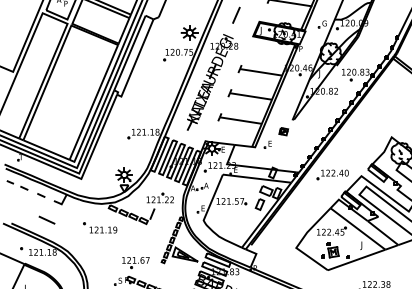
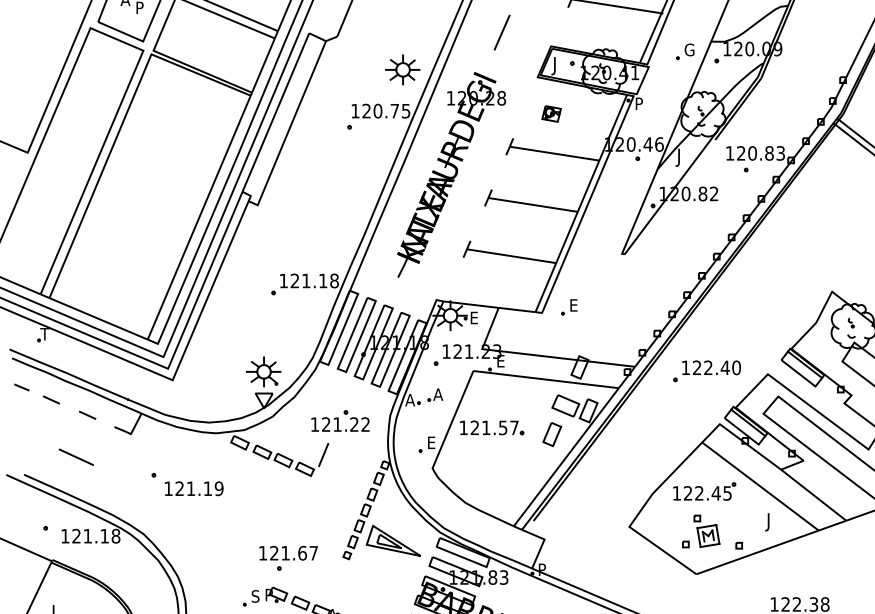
part: (283, 131) -> (551, 113), moved
line: (46, 219) -> (75, 455), moved
part: (100, 227) -> (187, 483), moved

